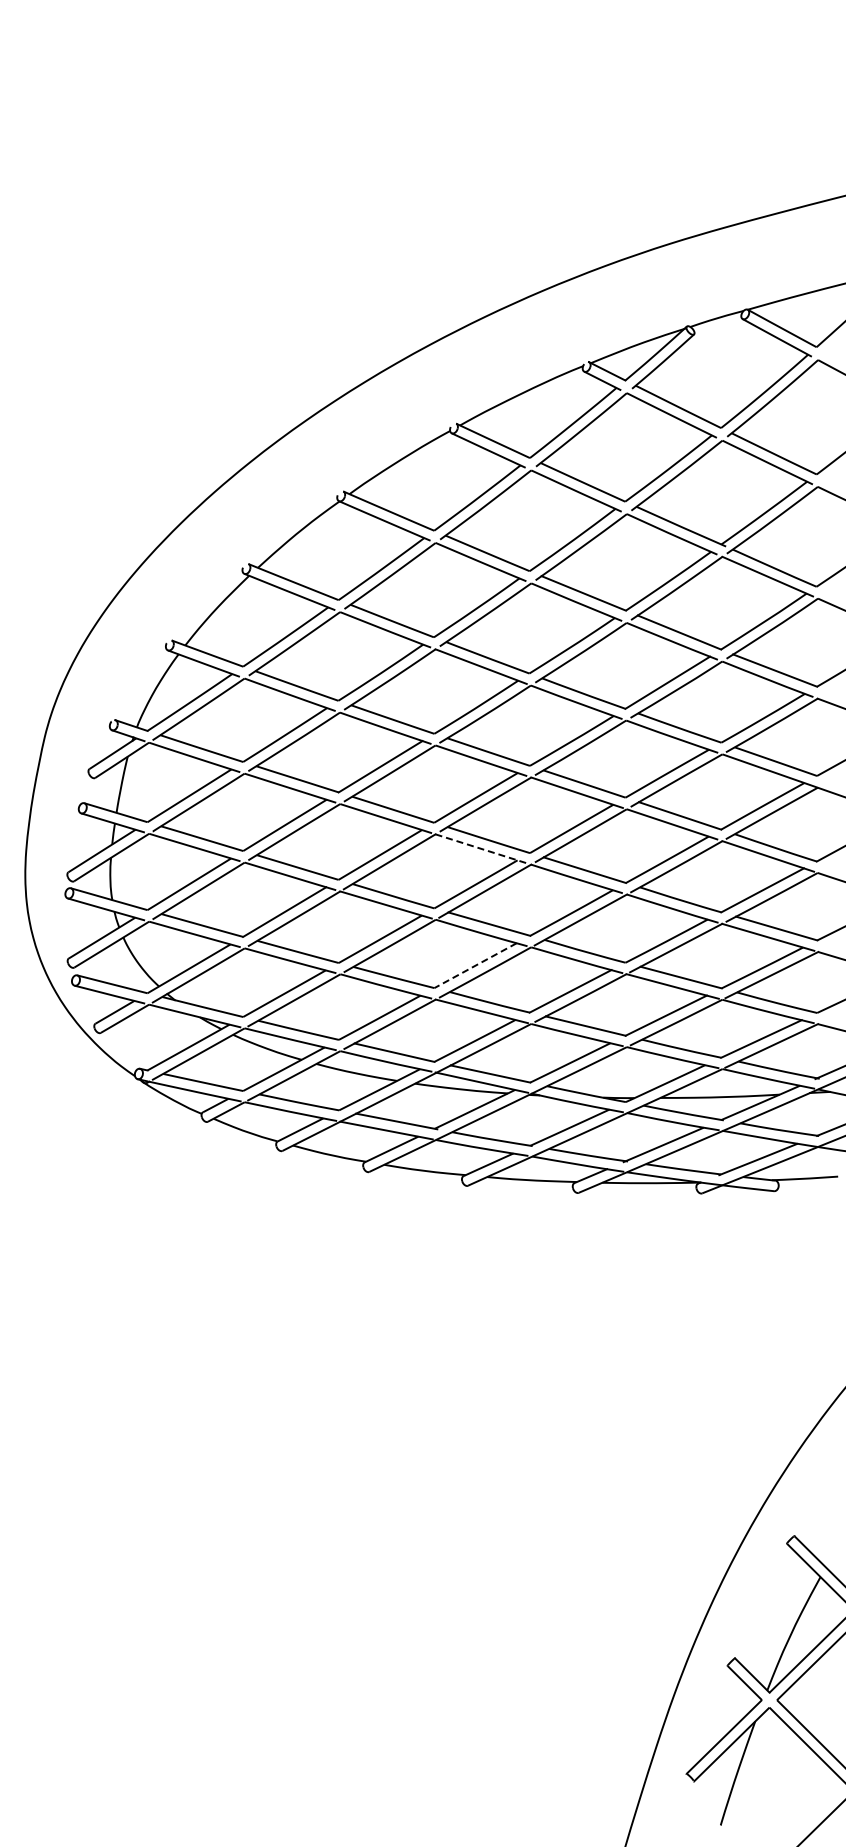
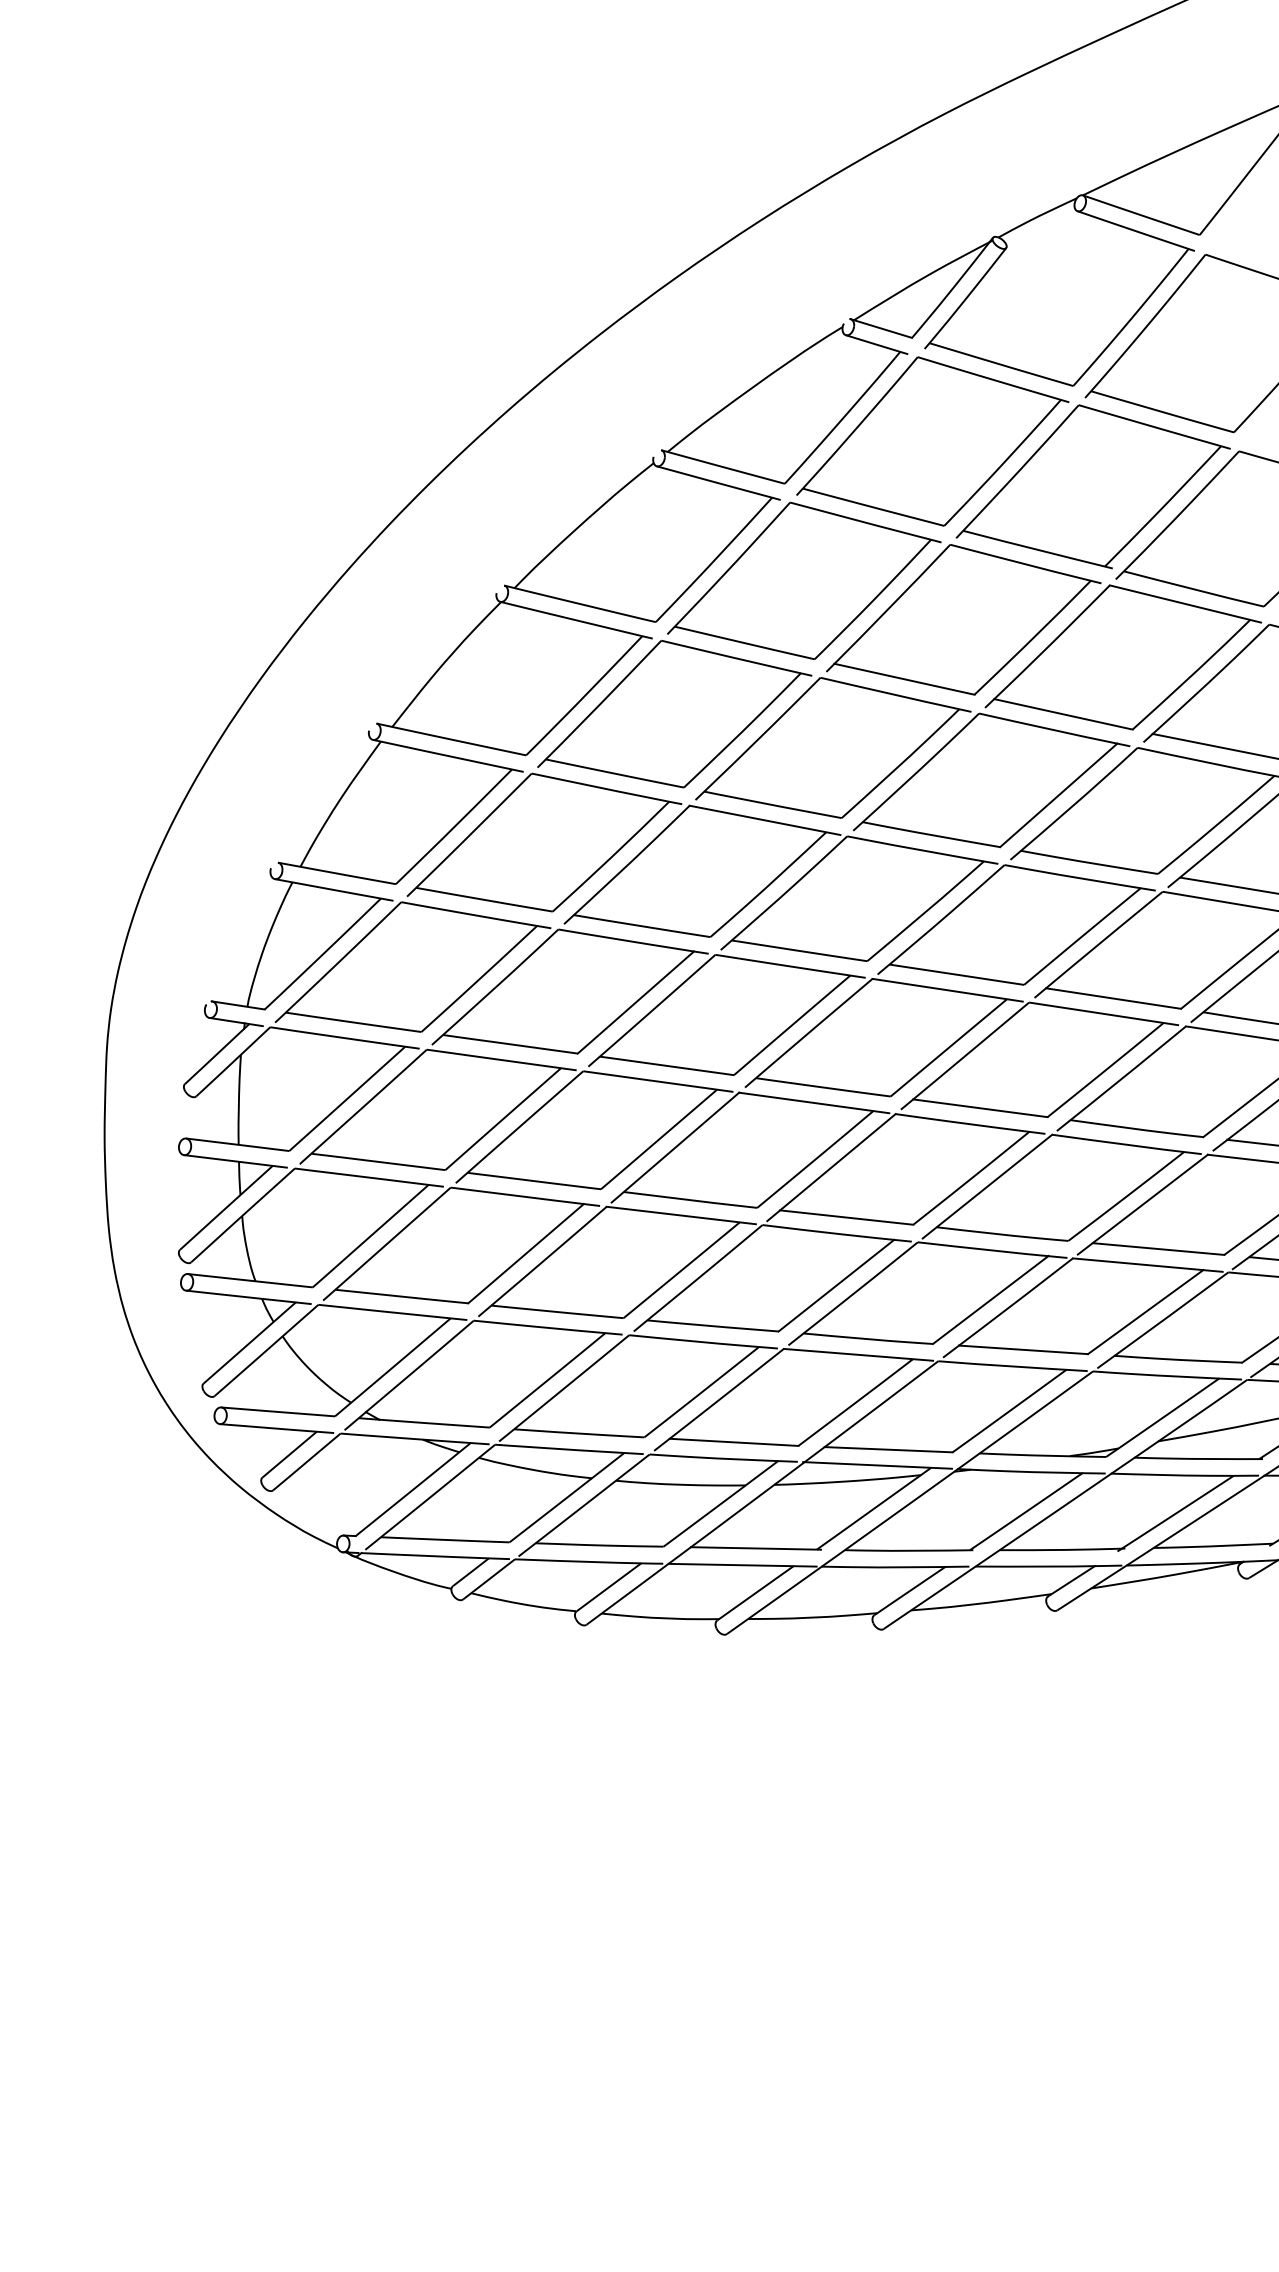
line: (481, 849) -> (814, 1103), dashed -> solid
line: (475, 965) -> (836, 1285), dashed -> solid

